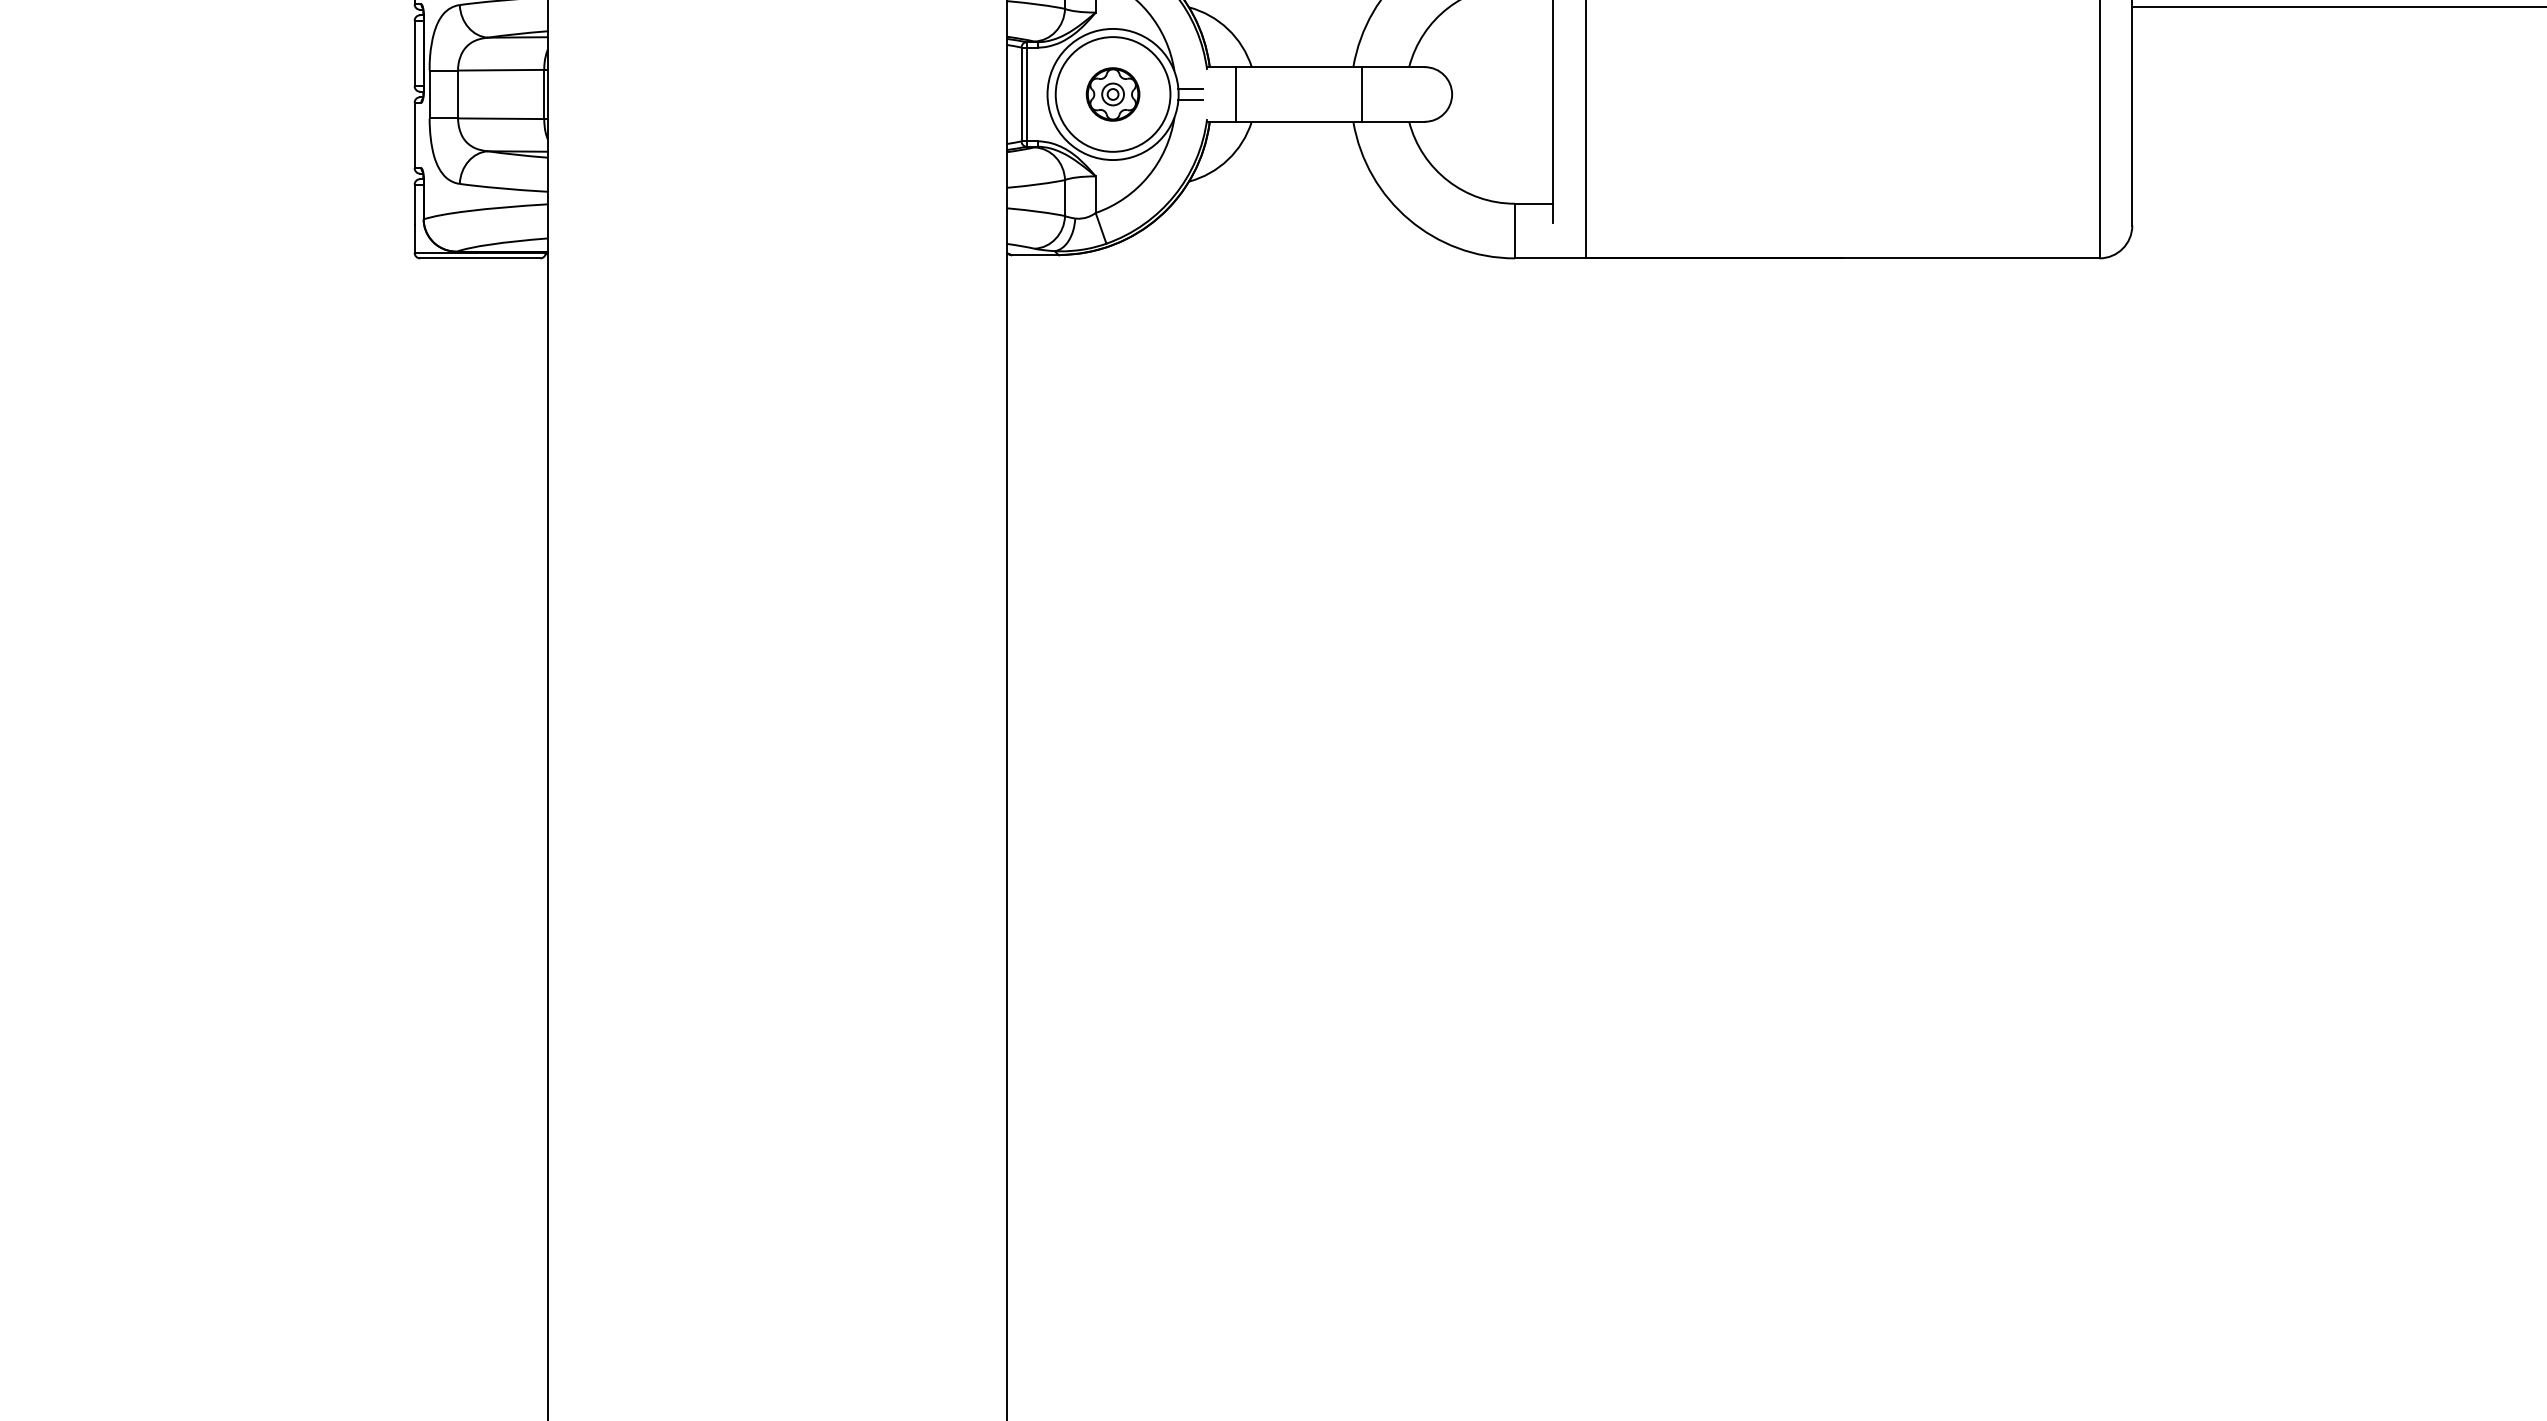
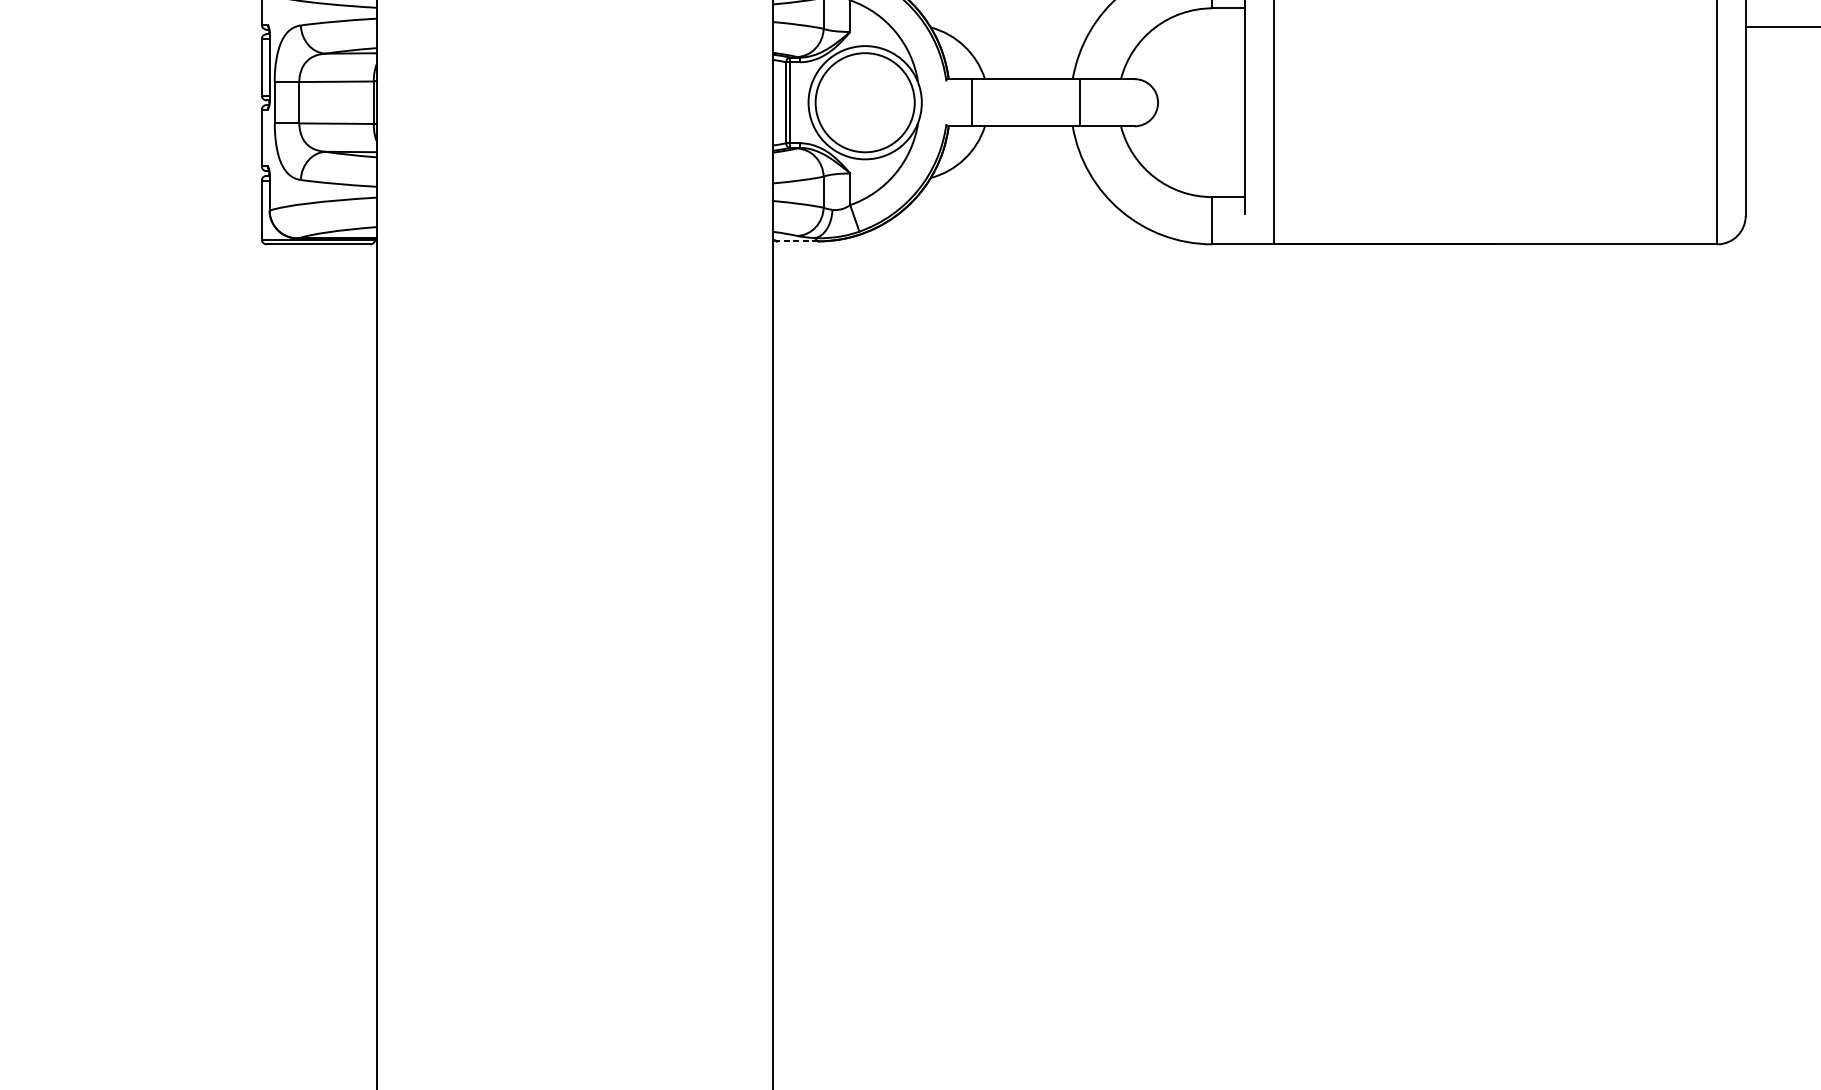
line: (1190, 88) -> (932, 97), removed
part: (1112, 94) -> (864, 102), removed
line: (1190, 100) -> (932, 107), removed
line: (1035, 255) -> (798, 241), solid -> dashed

